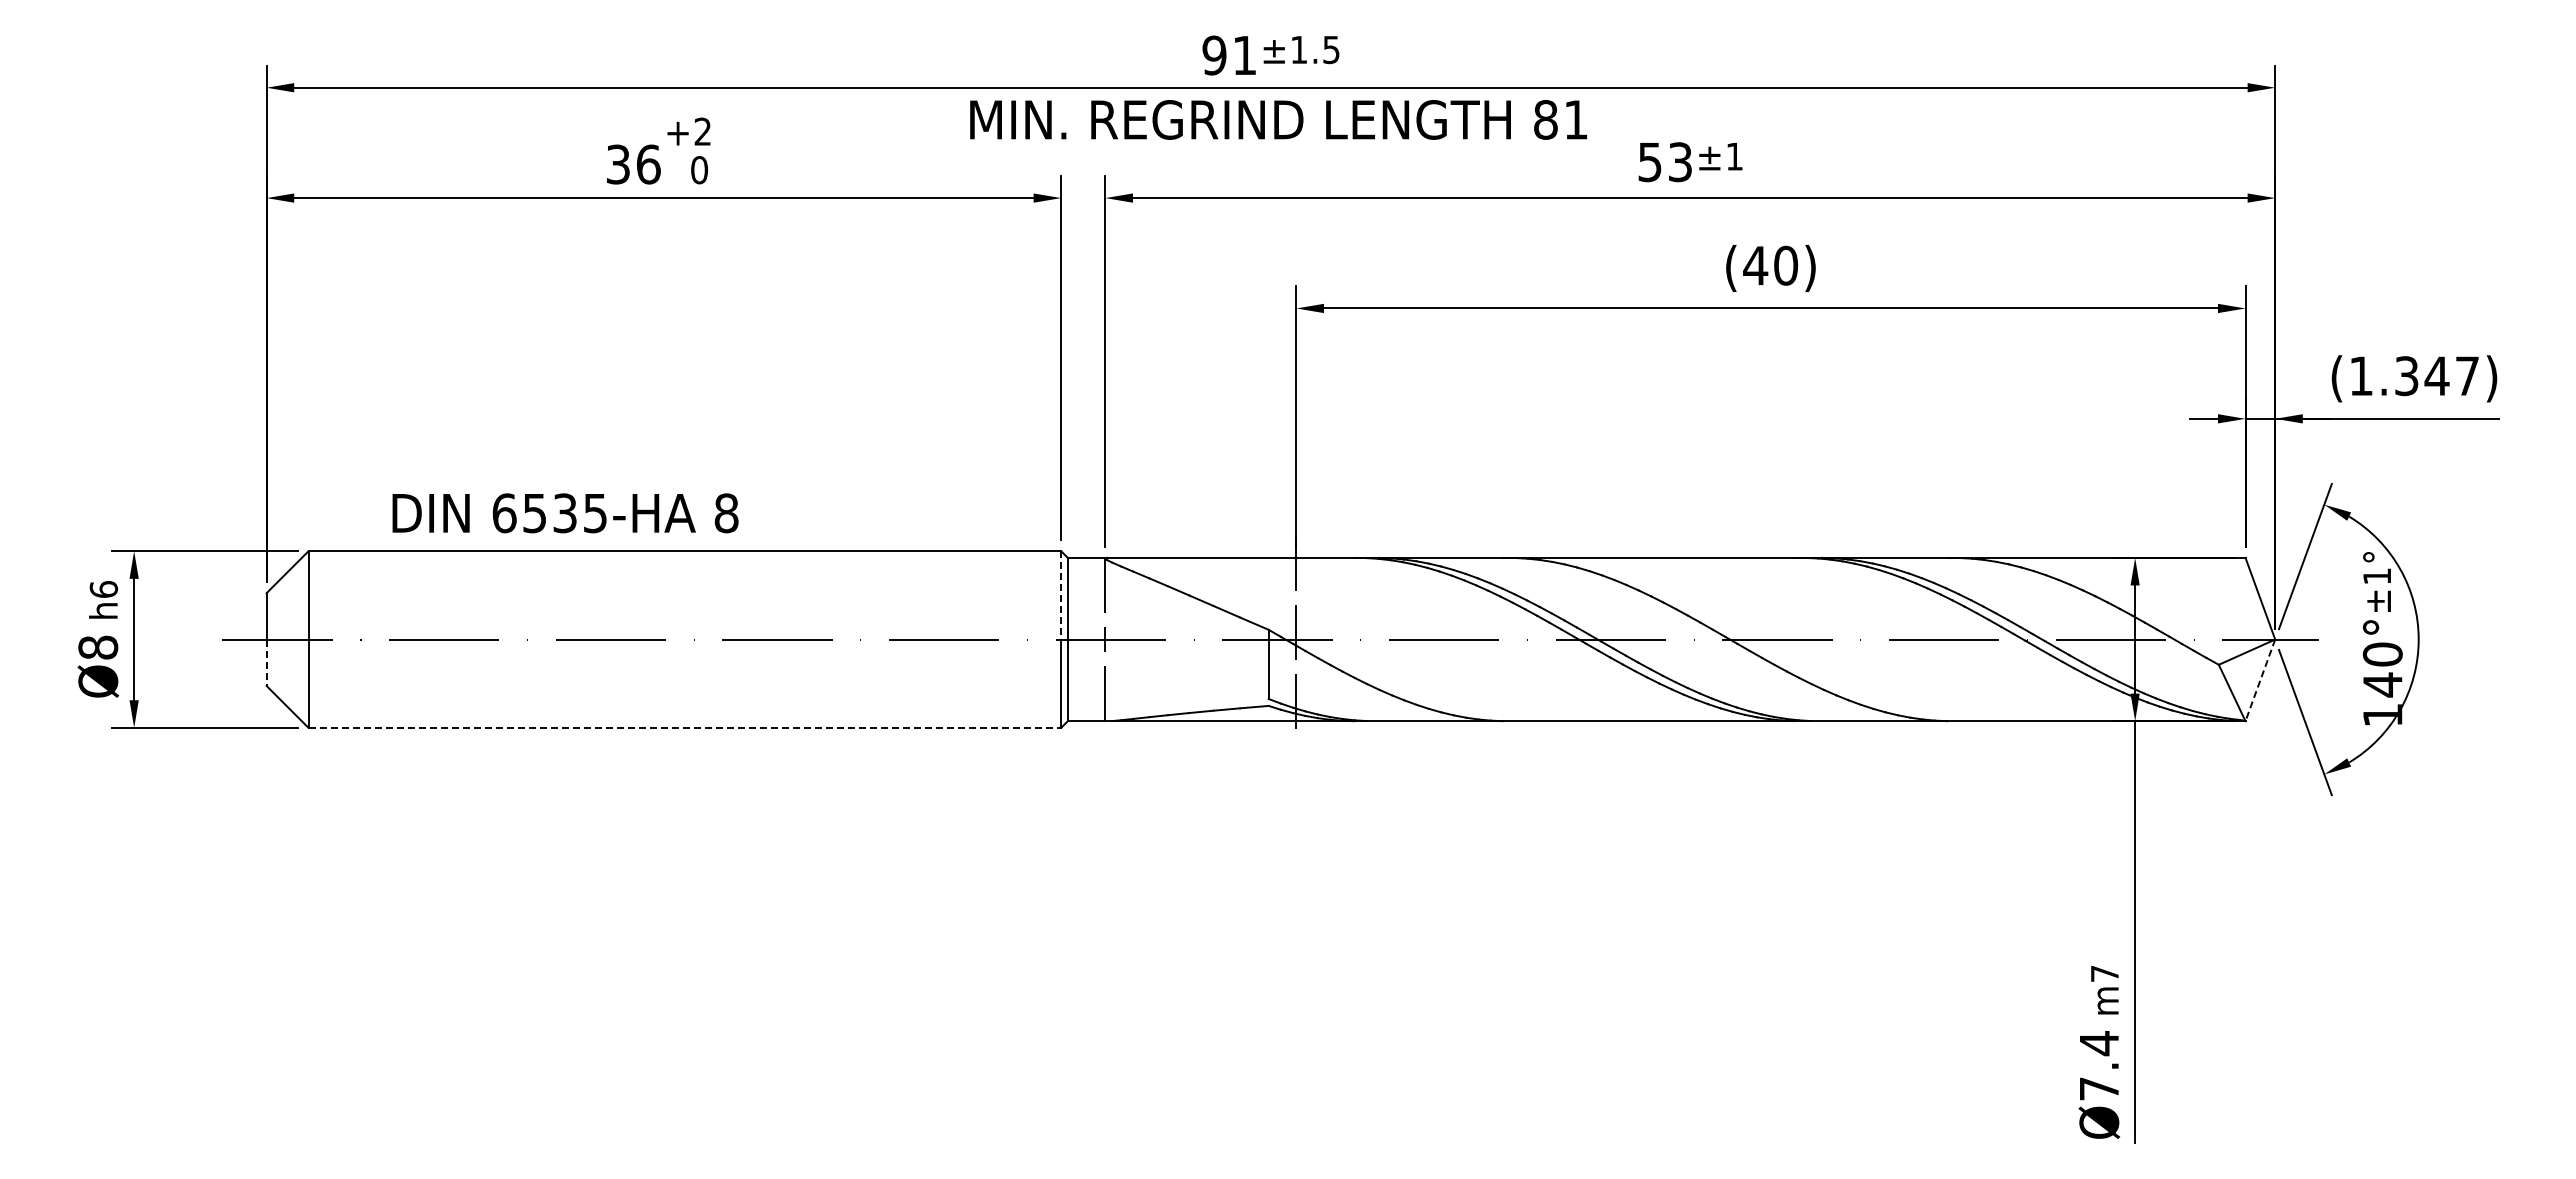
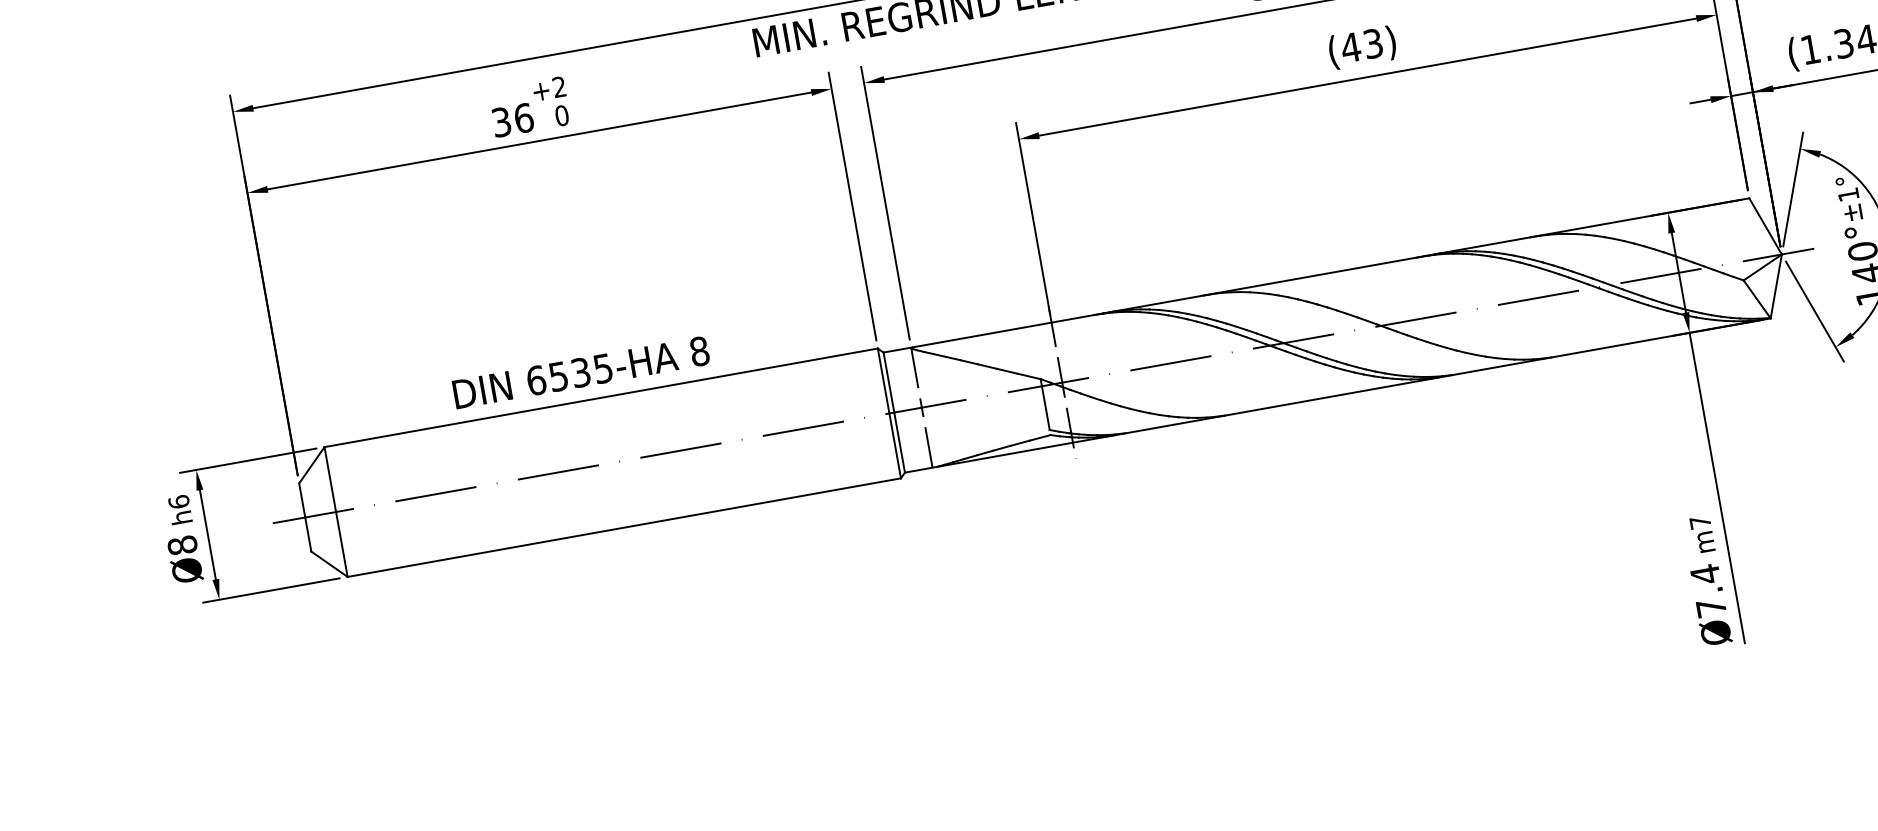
text: (1786, 265) -> (1373, 43), (40) -> (43)
text: (565, 513) -> (581, 372), moved
line: (1061, 595) -> (883, 381), dashed -> solid
line: (266, 663) -> (308, 535), dashed -> solid
line: (2260, 680) -> (1776, 286), dashed -> solid
line: (685, 727) -> (624, 527), dashed -> solid

